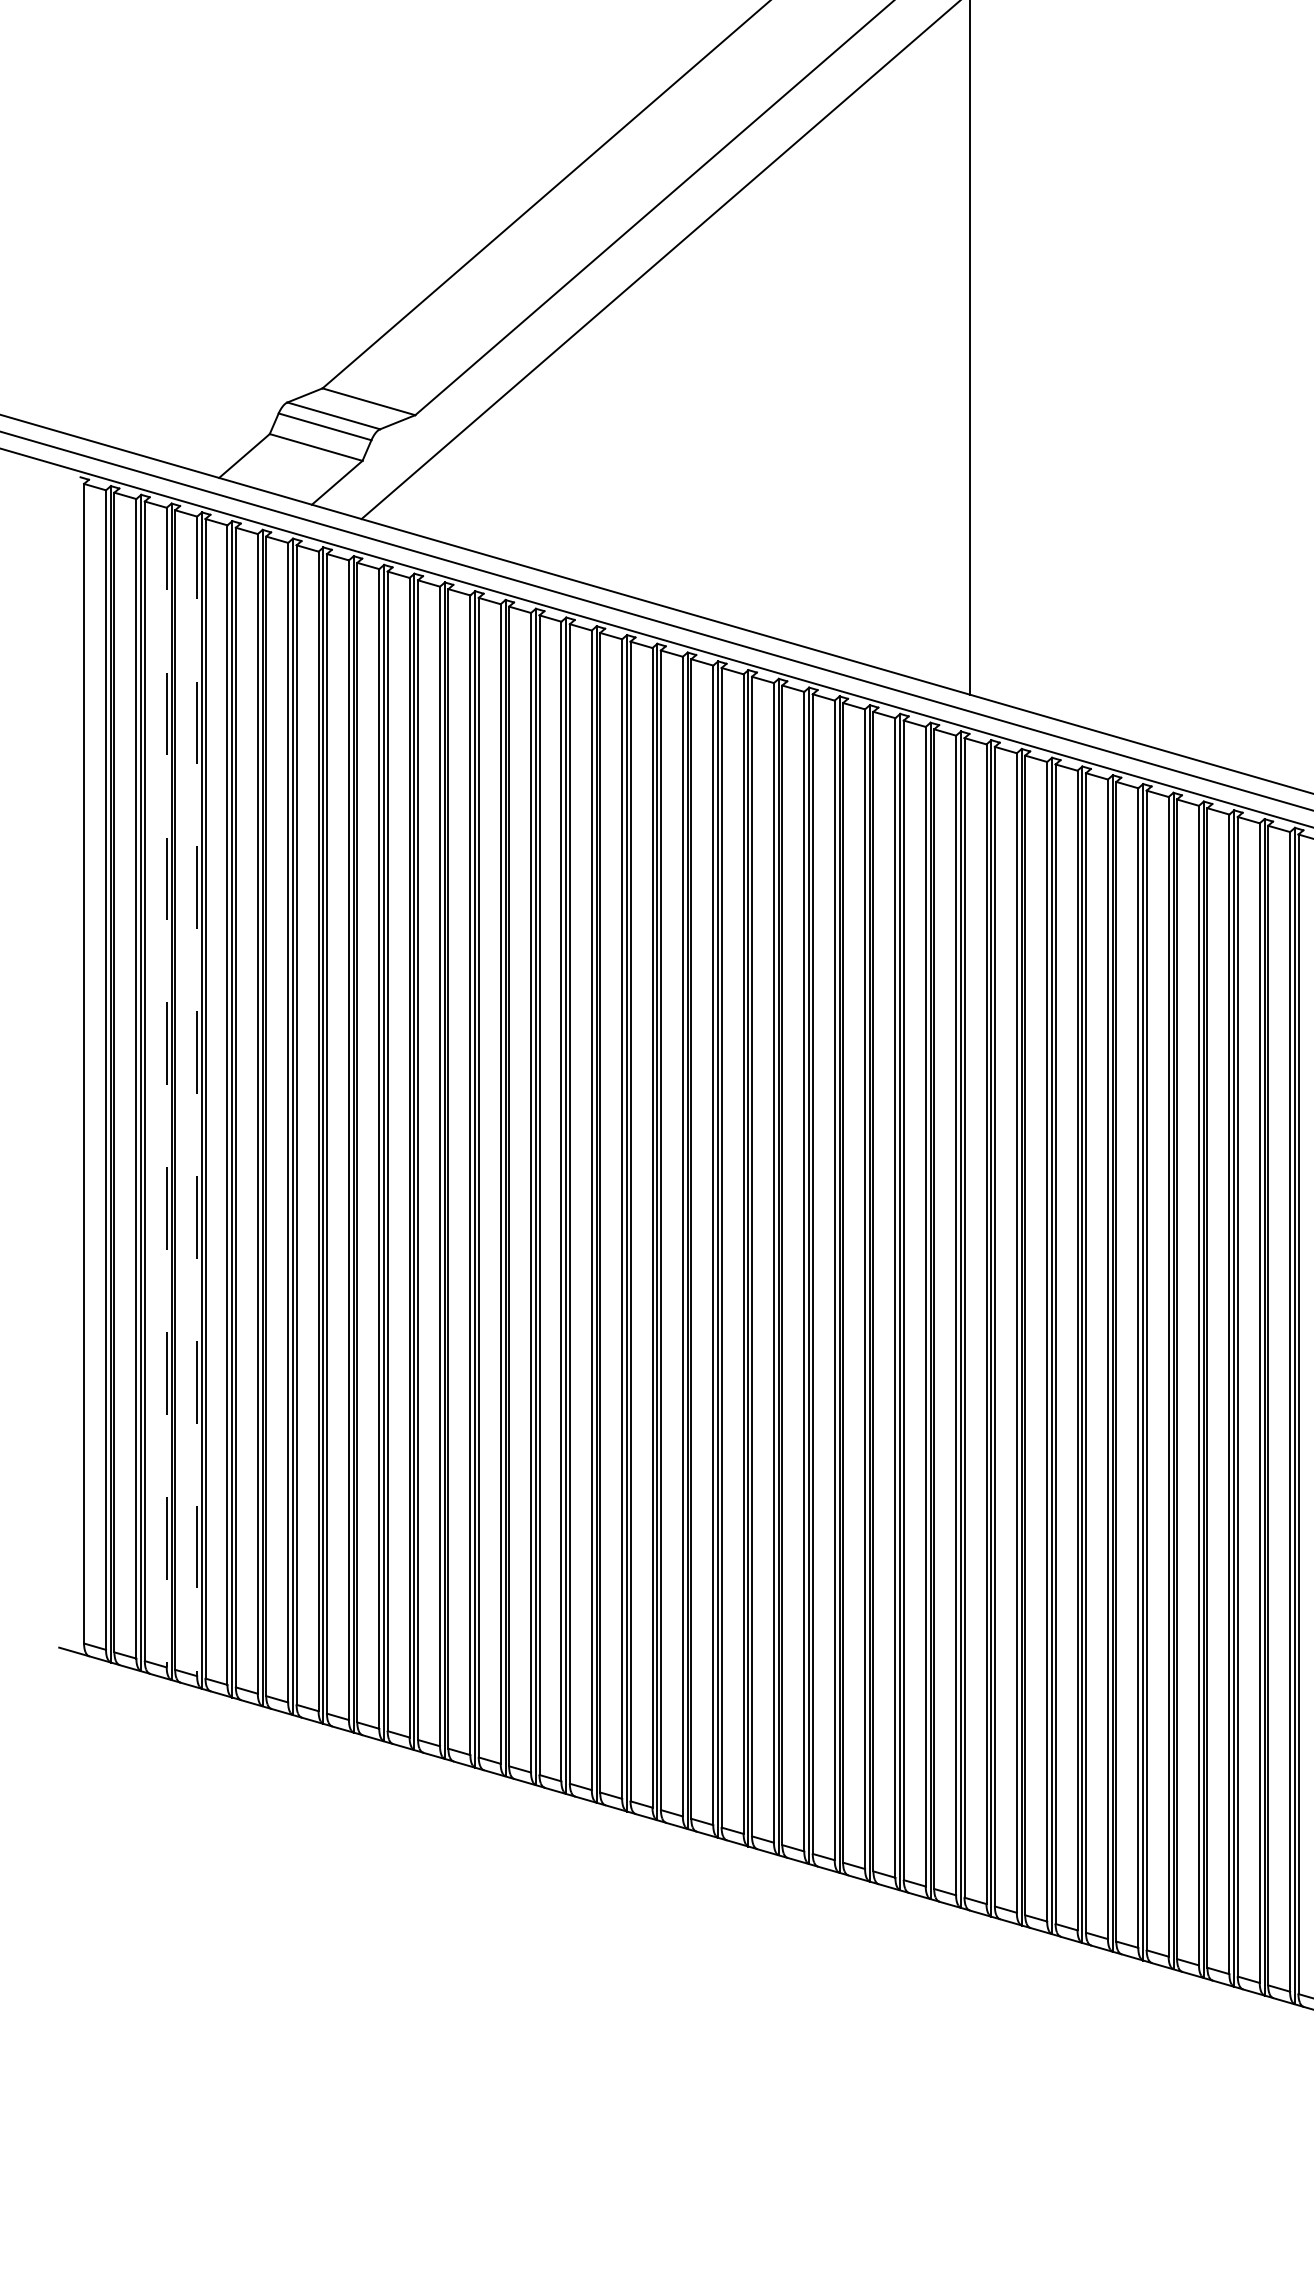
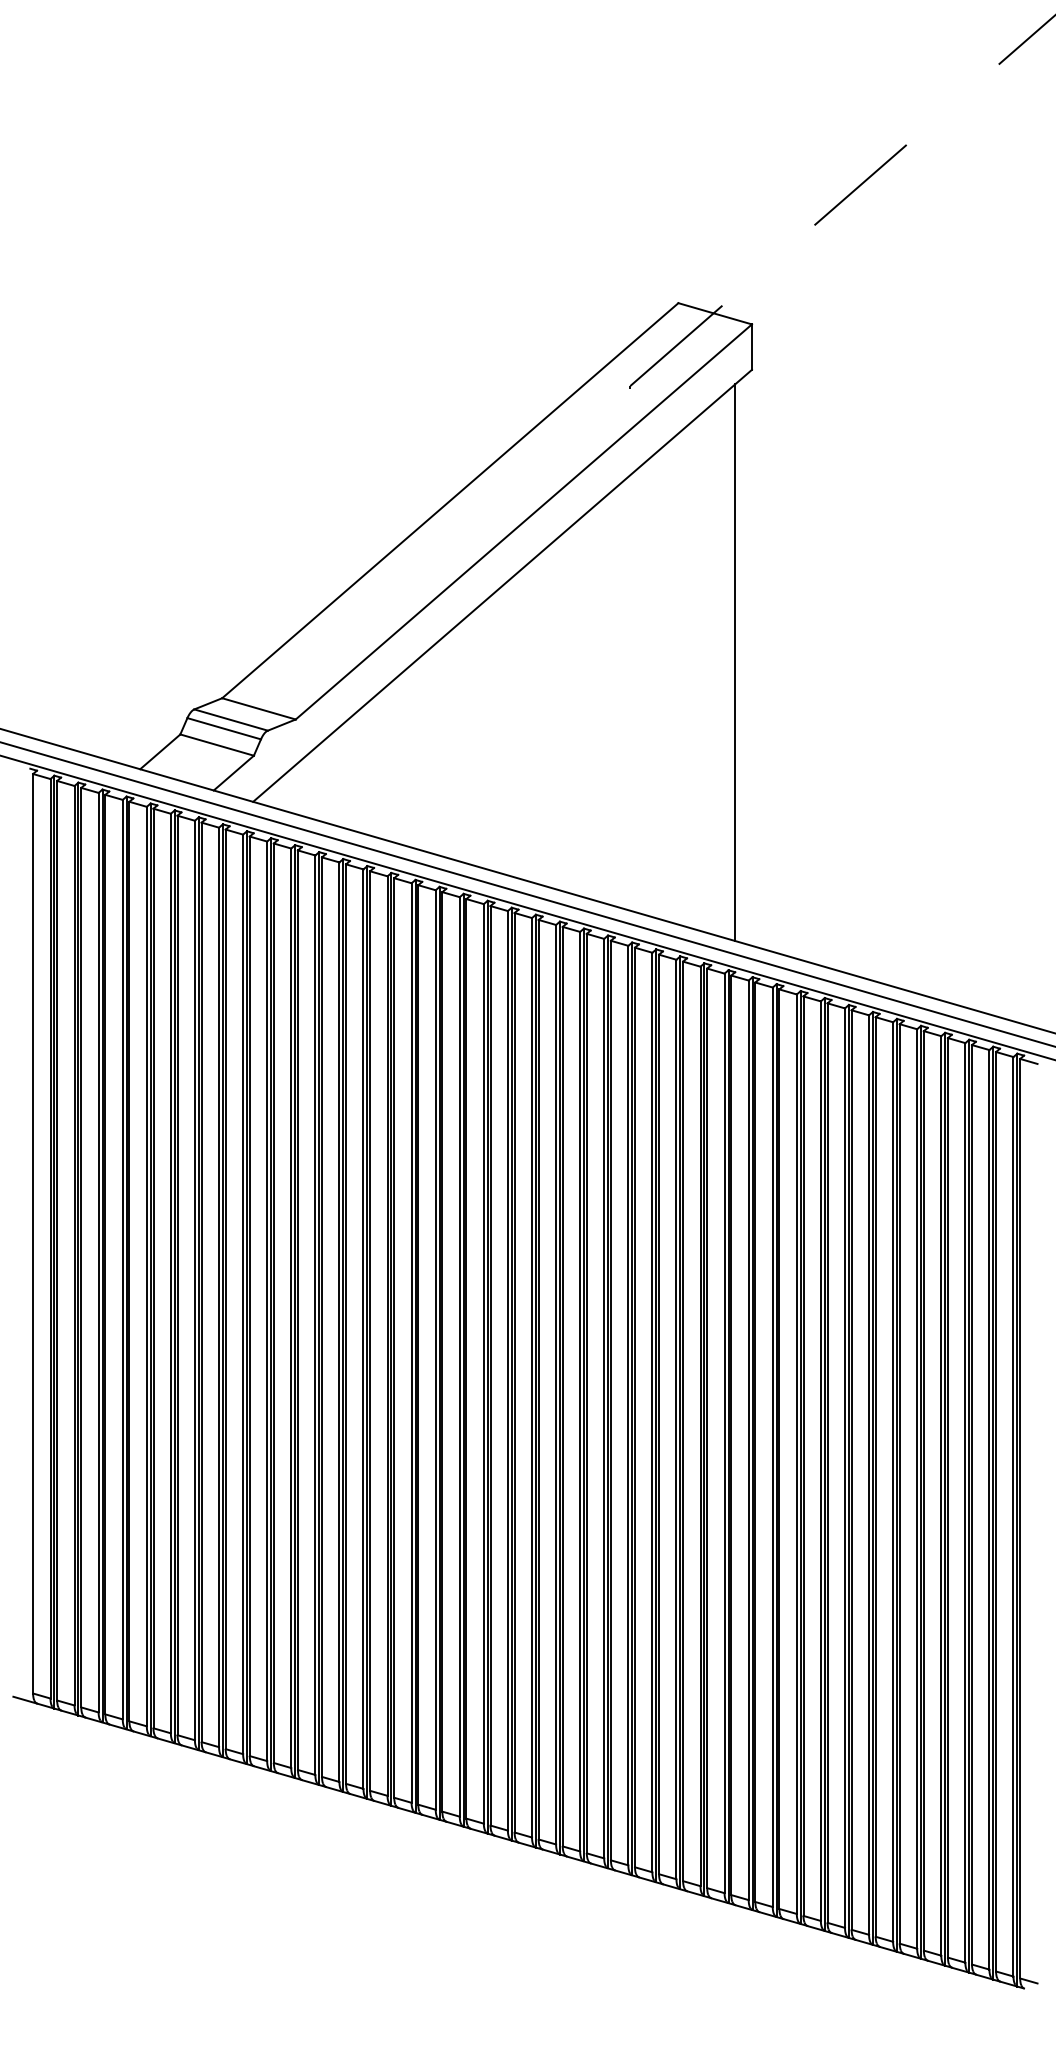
line: (166, 1087) -> (98, 1252), dashed -> solid
line: (196, 1096) -> (122, 1259), dashed -> solid

